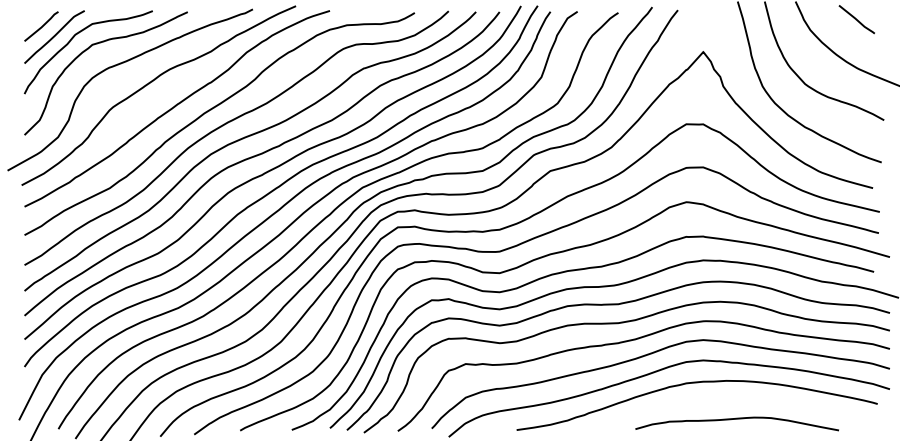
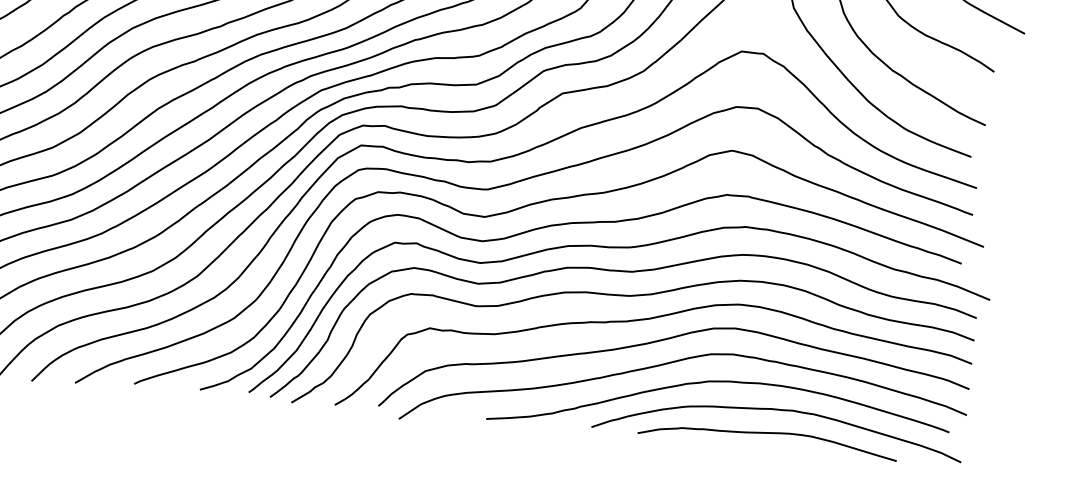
curve: (744, 400) -> (780, 410), added

